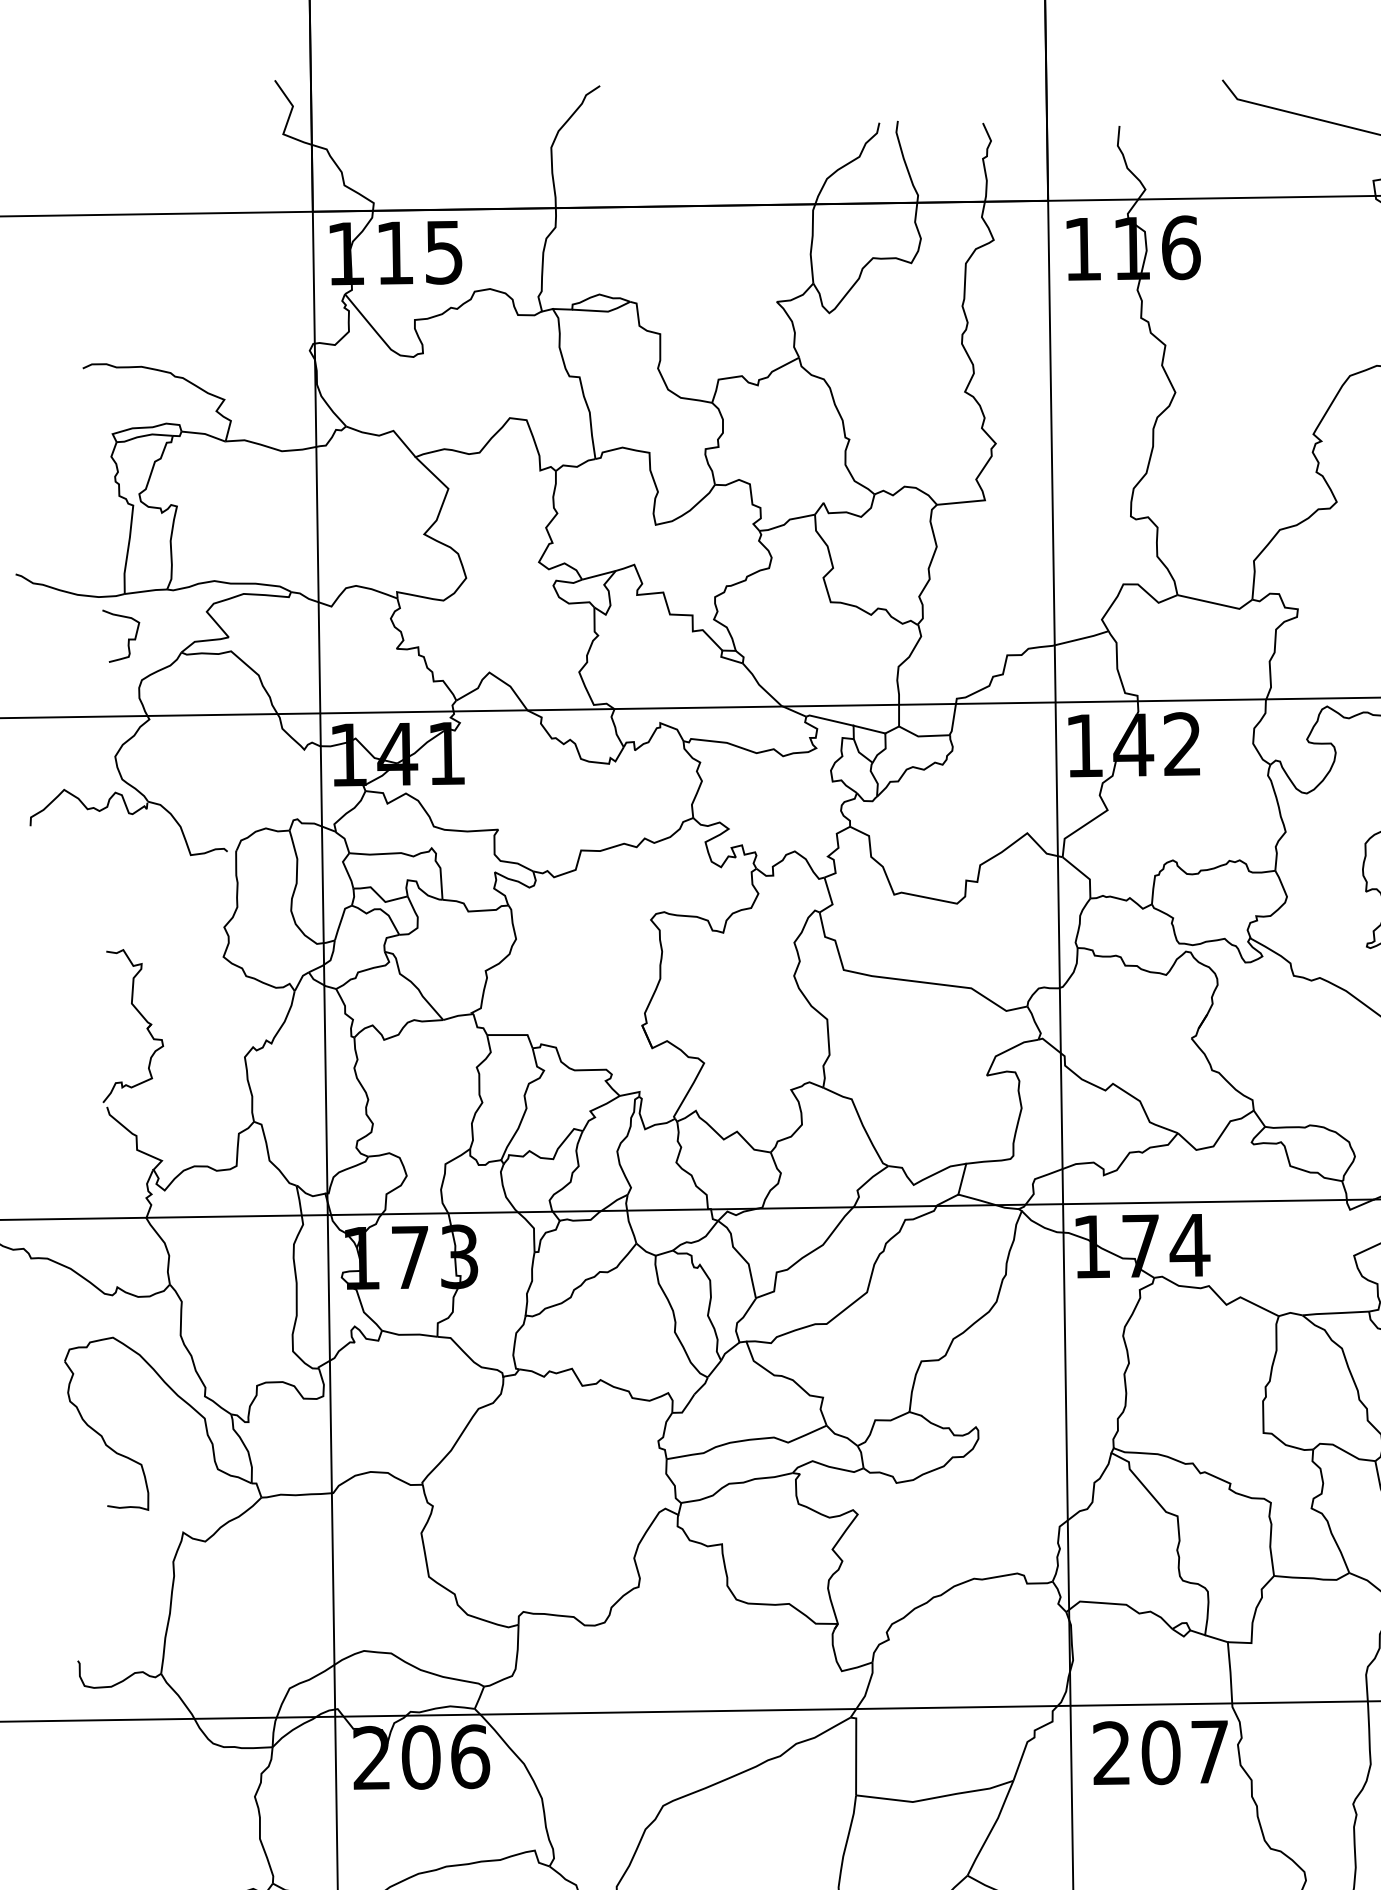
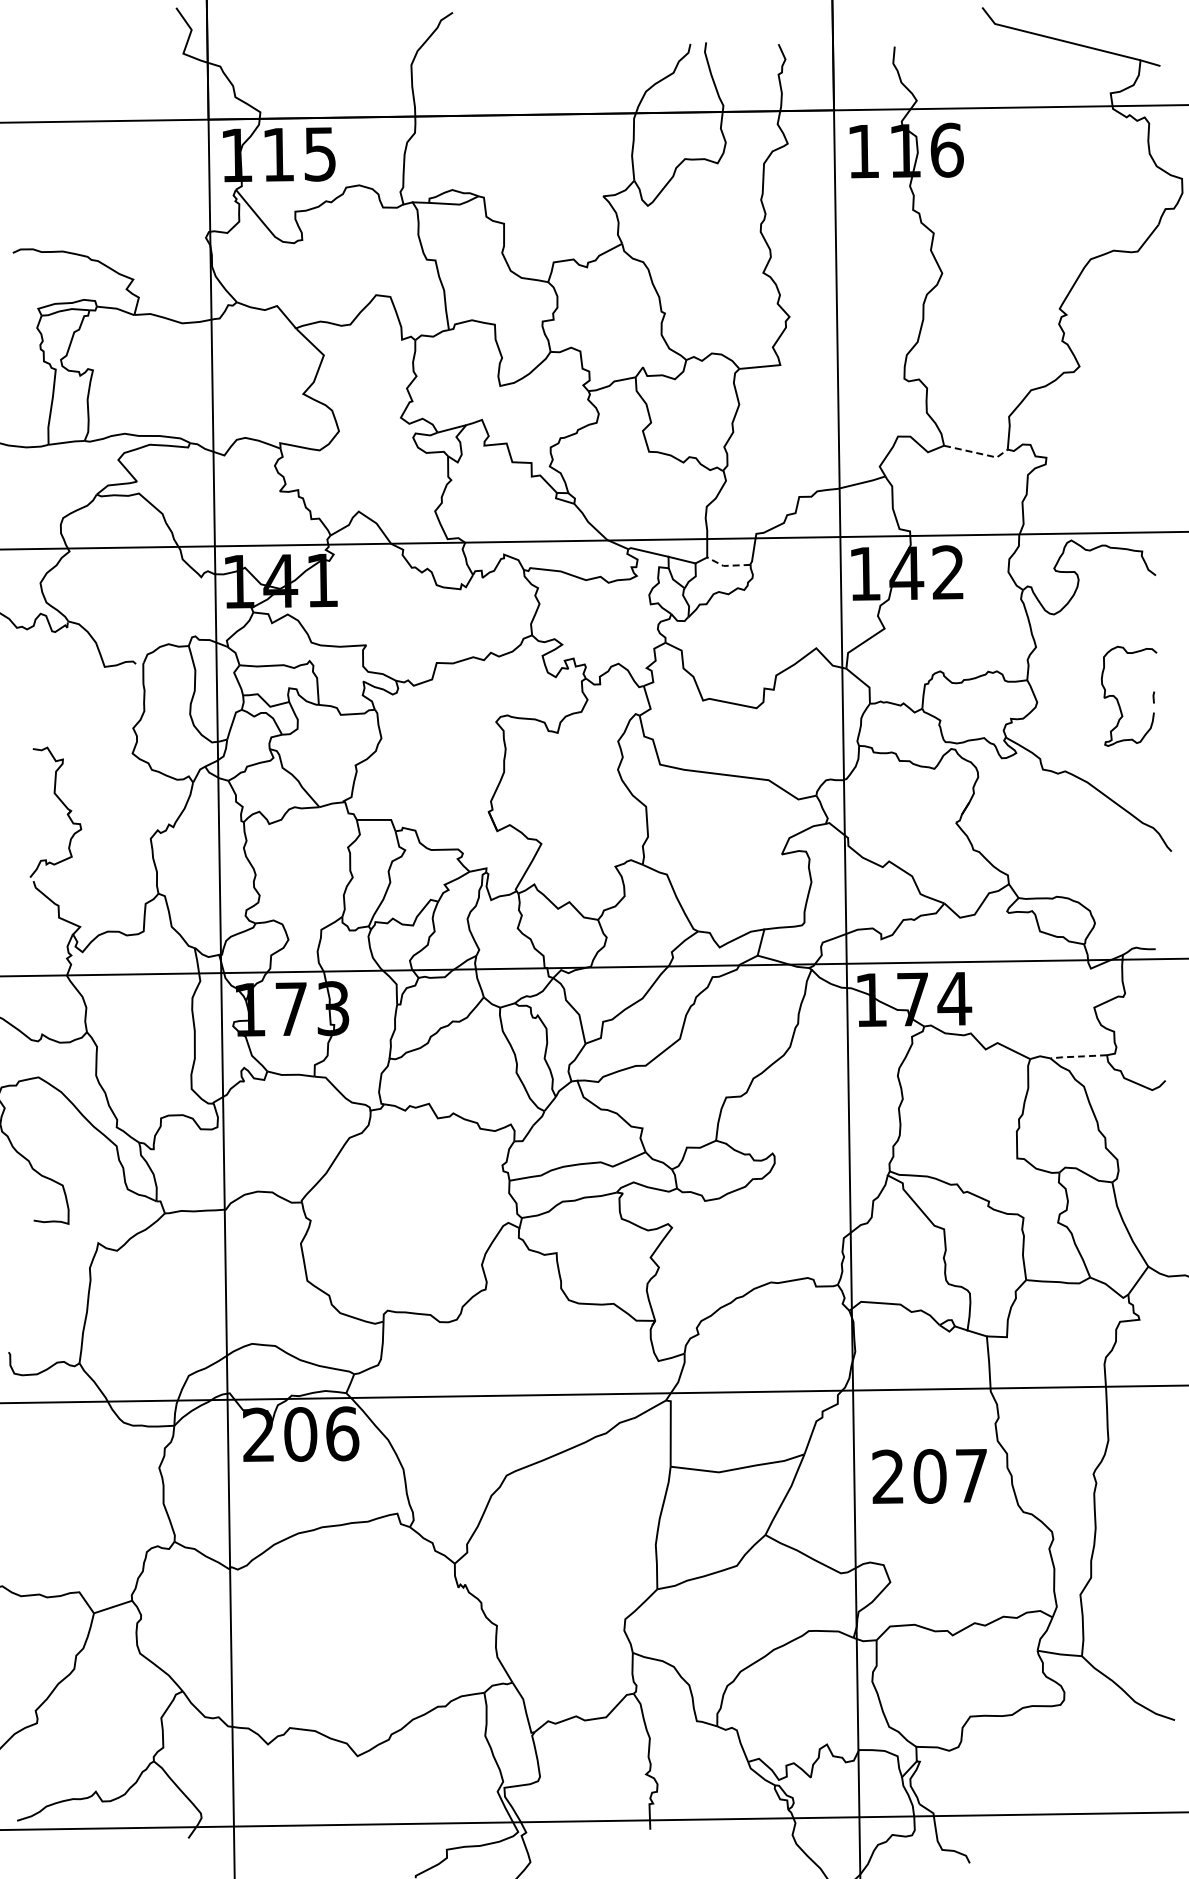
line: (1216, 604) -> (977, 453), solid -> dashed
curve: (128, 638) -> (51, 482), removed
line: (922, 735) -> (727, 565), solid -> dashed
line: (1335, 1313) -> (1078, 1056), solid -> dashed
text: (1160, 1752) -> (929, 1476), moved

